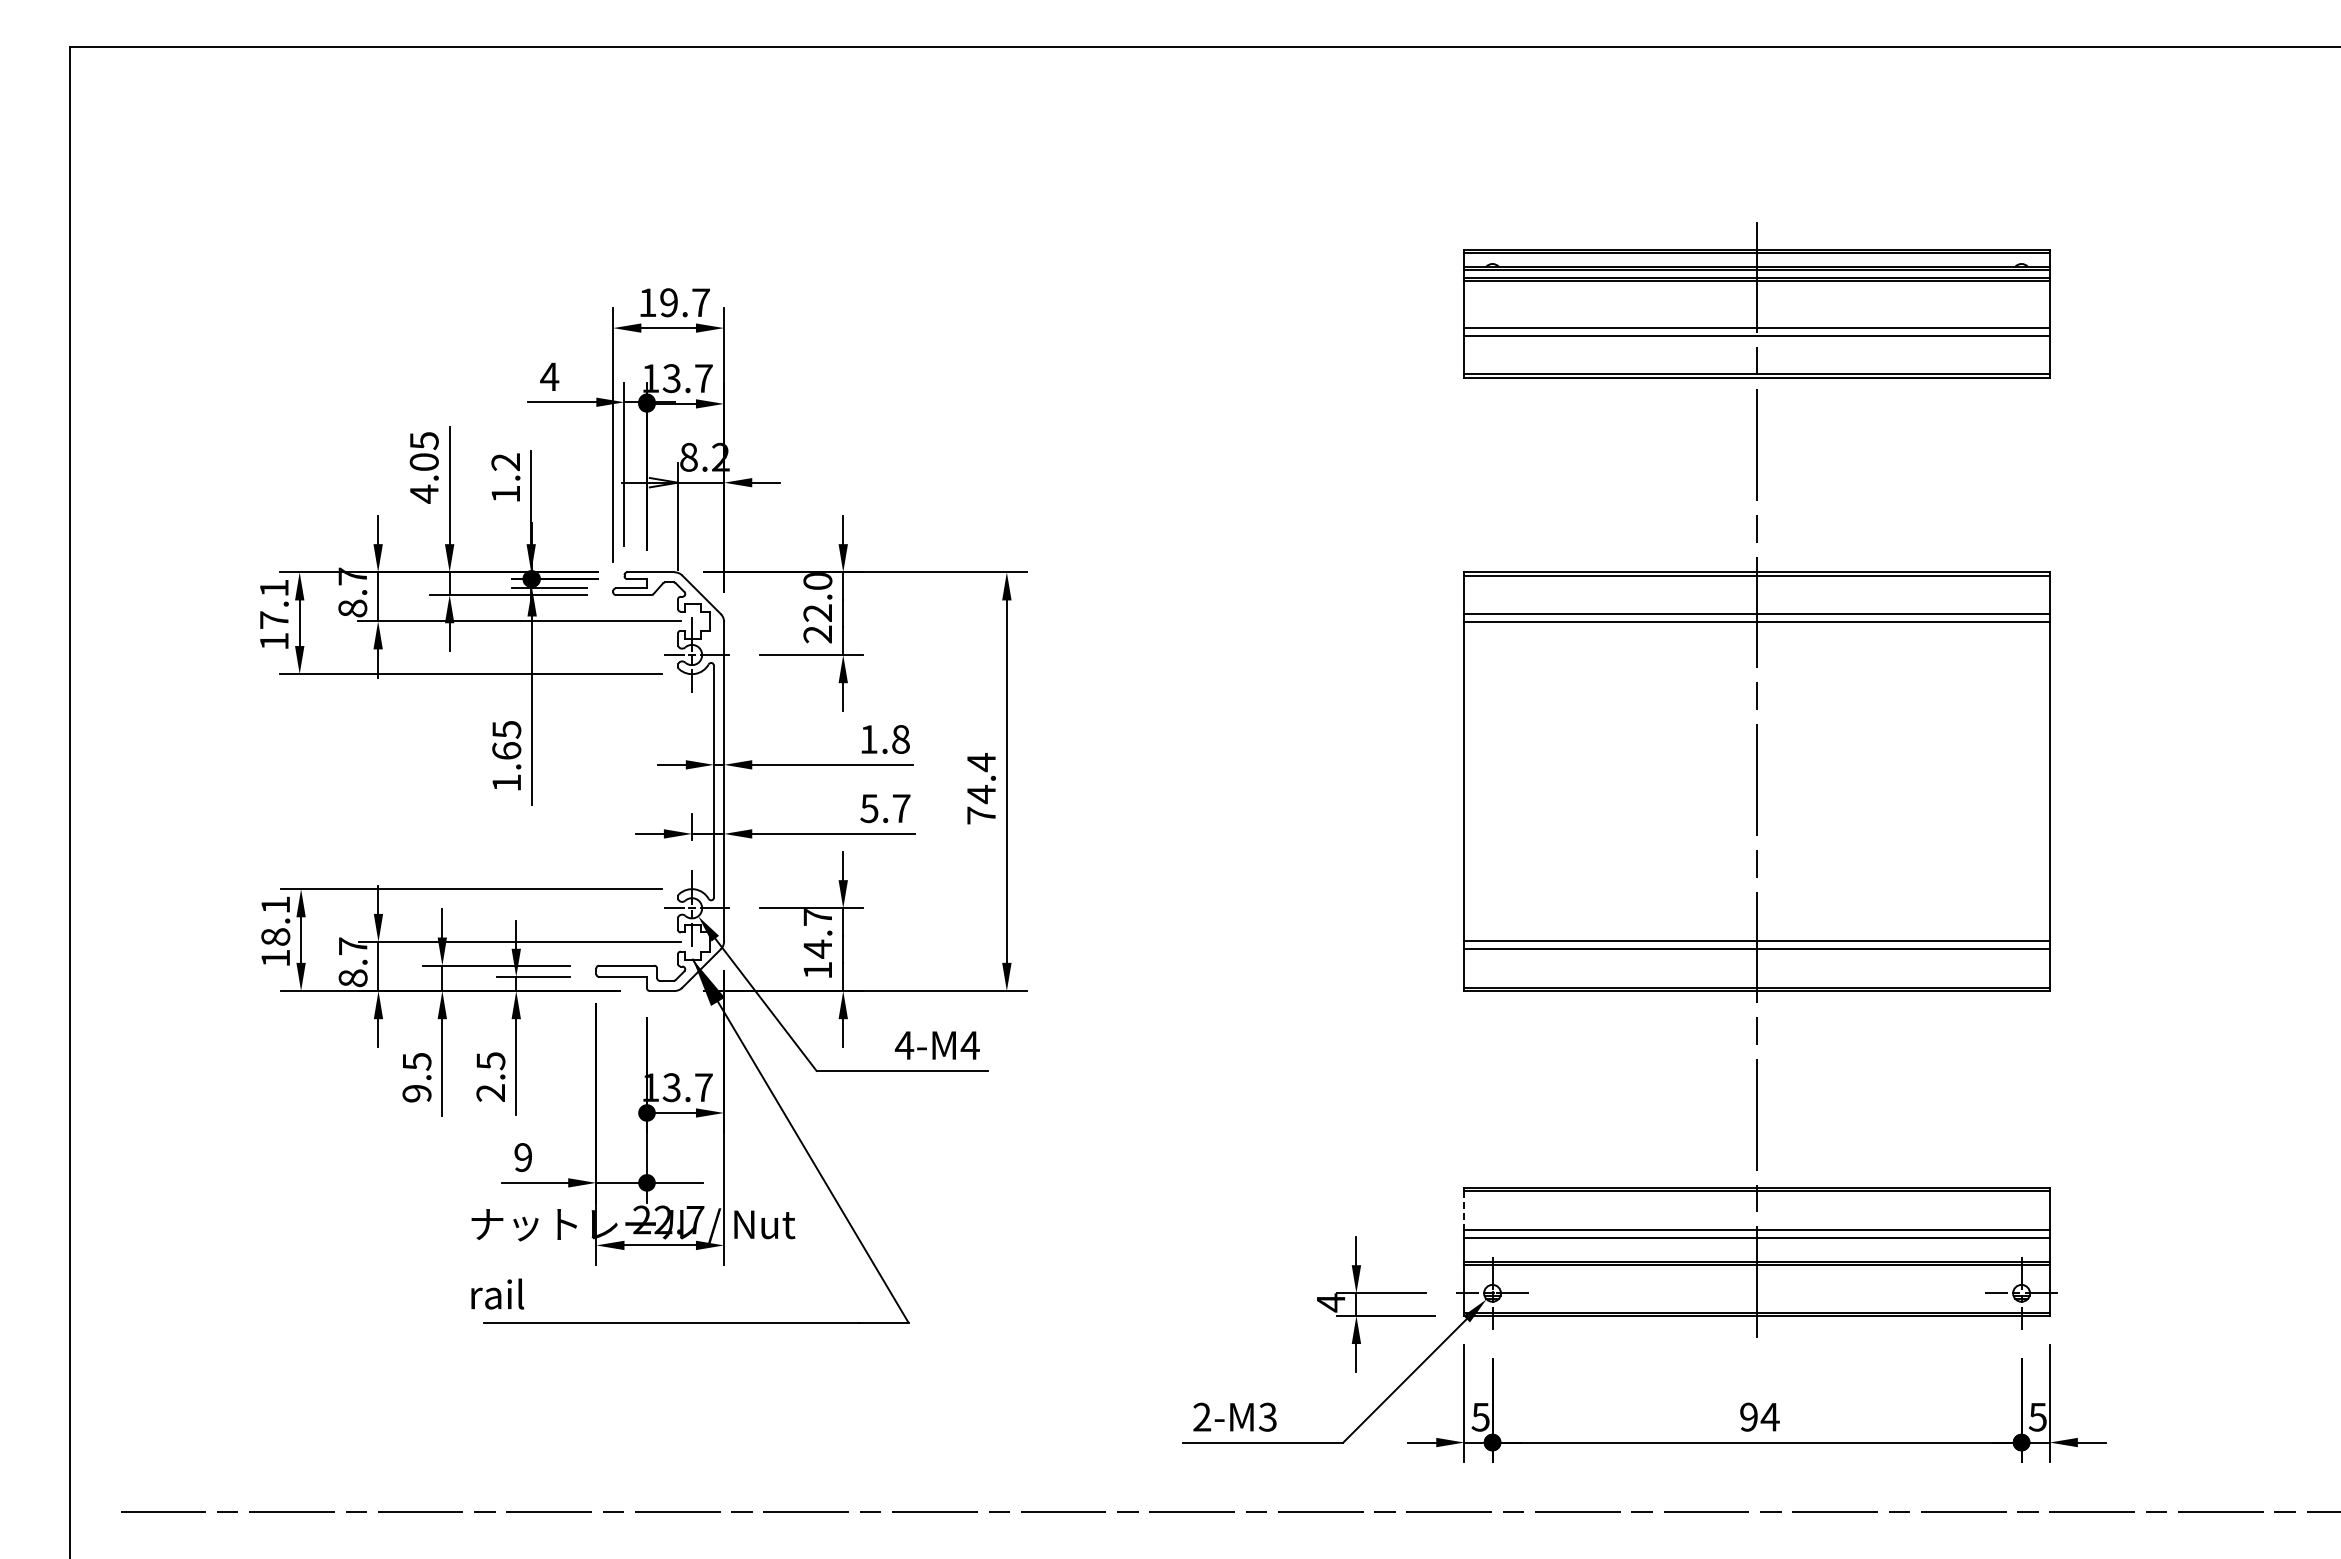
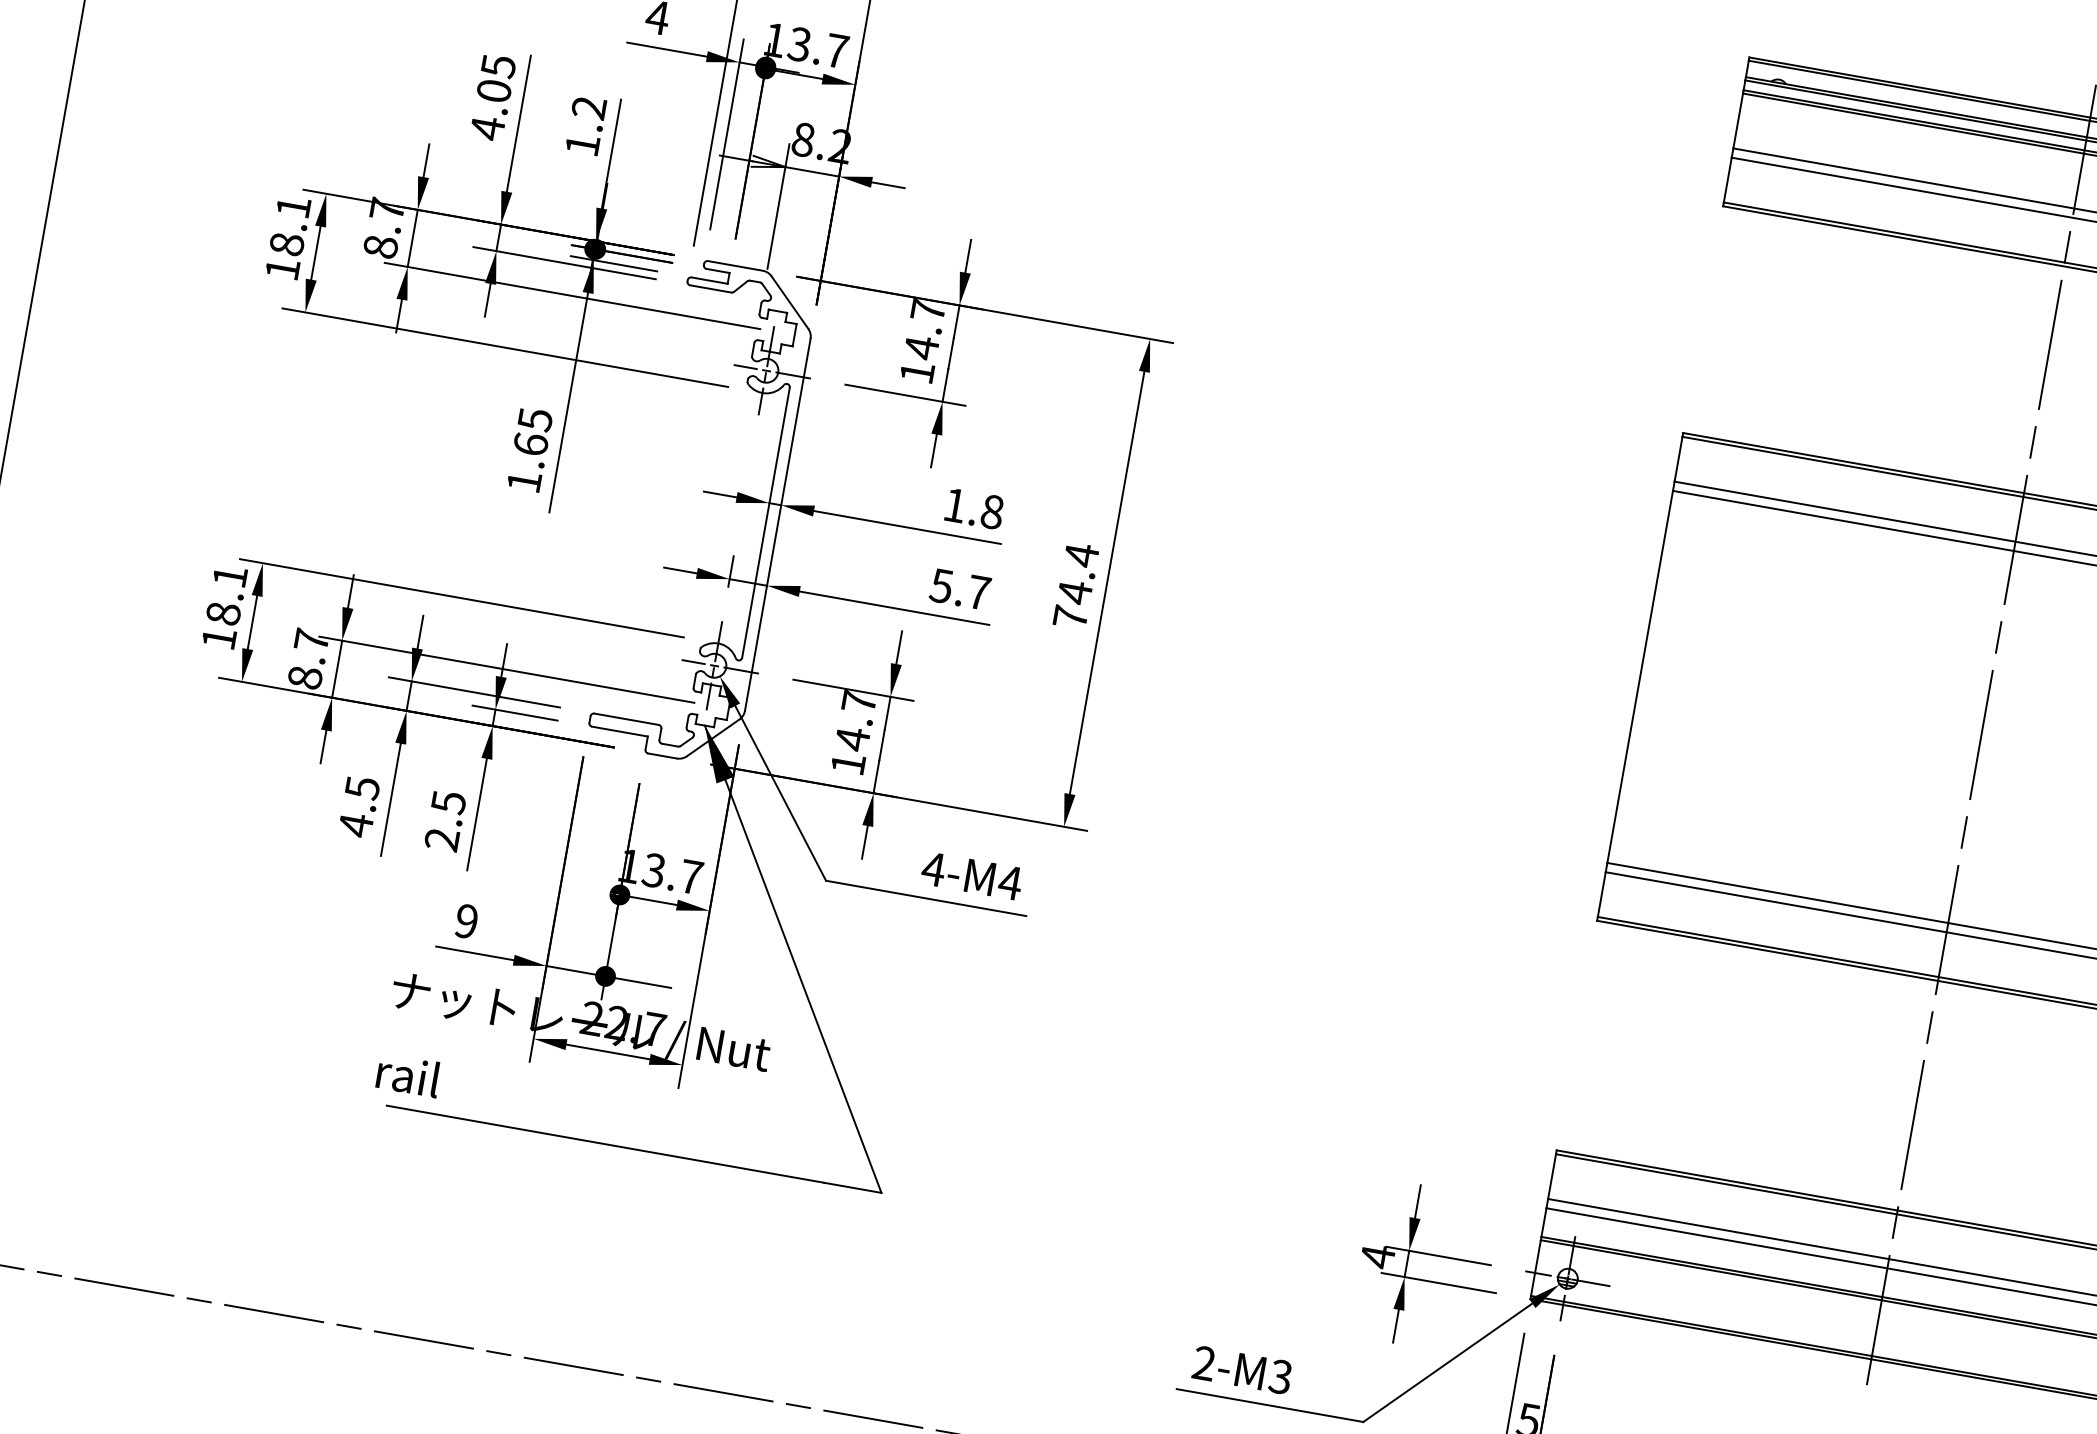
text: (817, 608) -> (922, 342), 22.0 -> 14.7
text: (274, 619) -> (287, 243), 17.1 -> 18.1
text: (416, 1093) -> (355, 824), 9.5 -> 4.5
line: (1464, 1211) -> (1551, 1177), dashed -> solid

